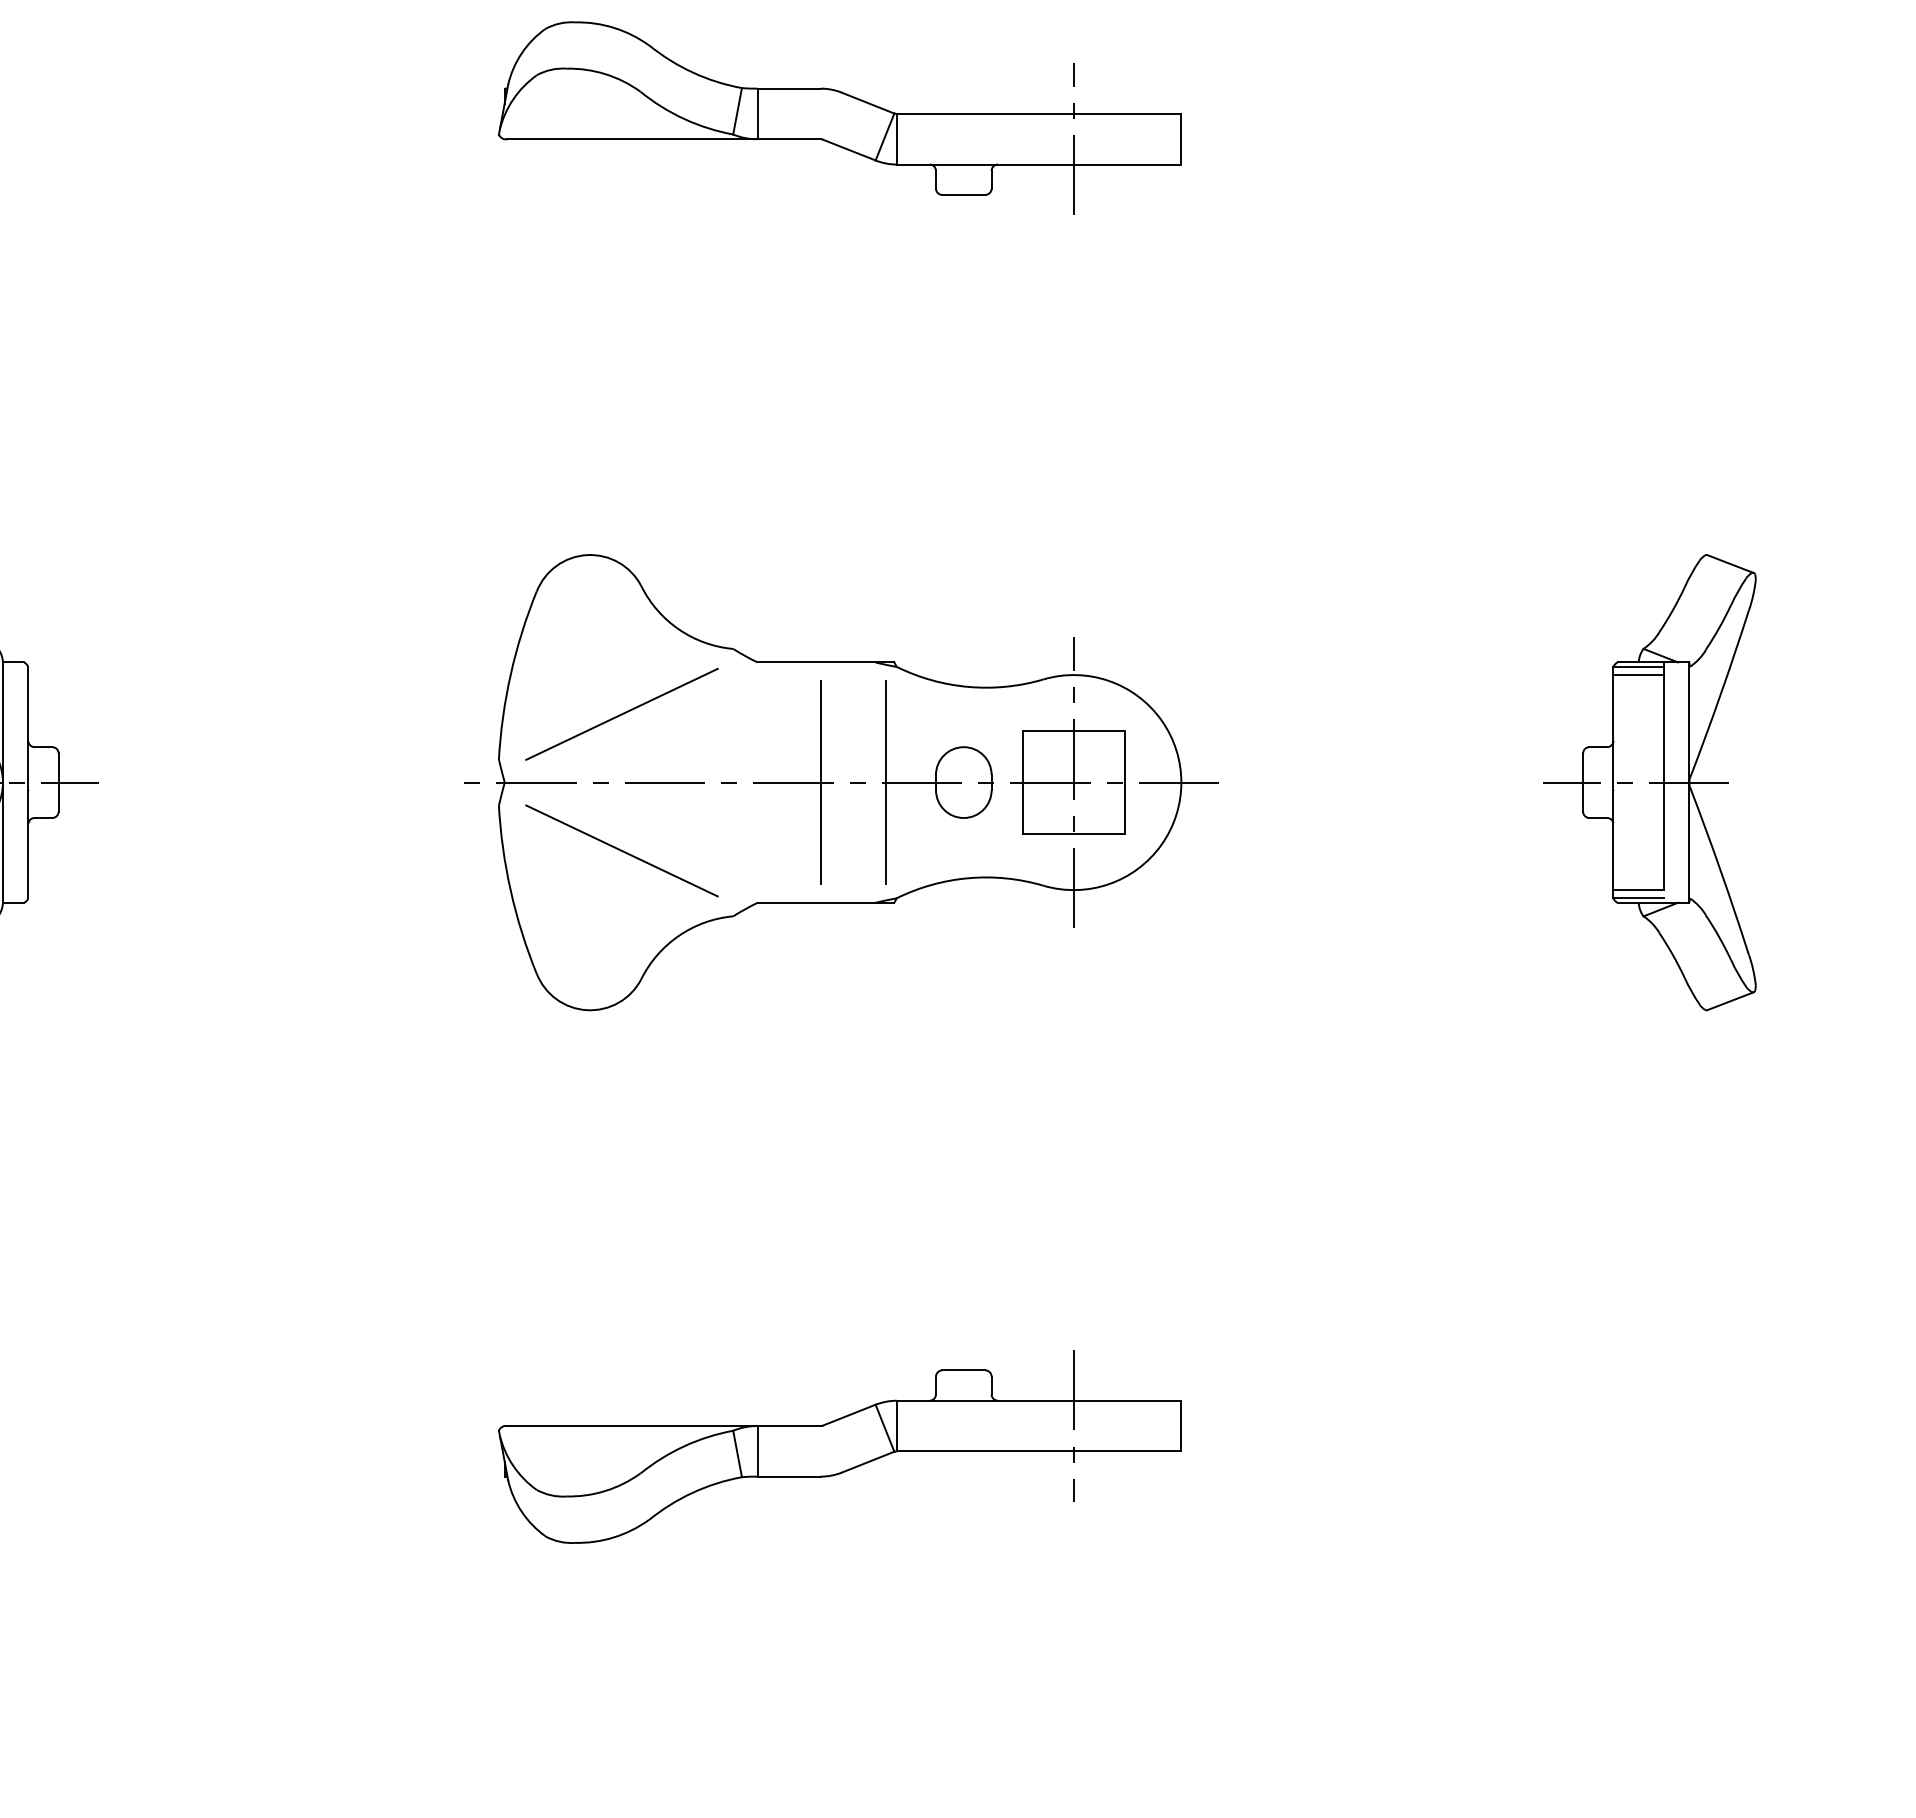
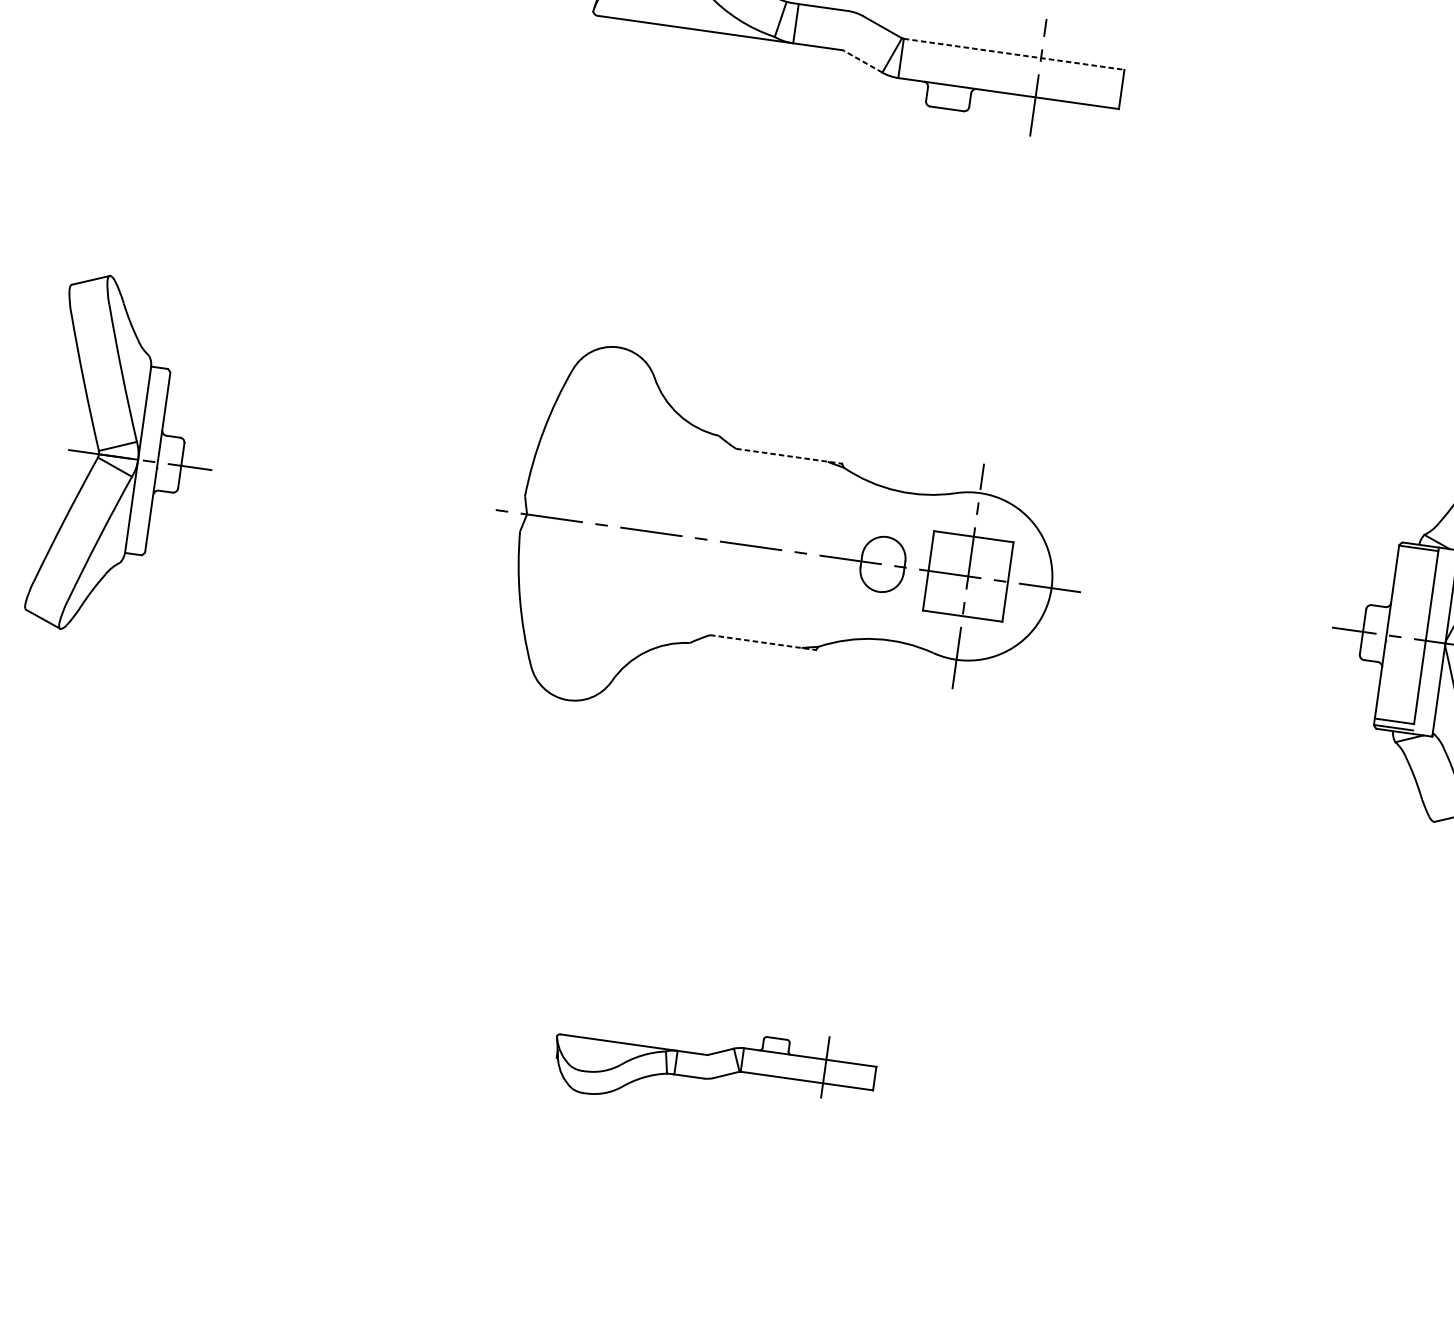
line: (1039, 113) -> (1014, 54), solid -> dashed
line: (849, 149) -> (863, 61), solid -> dashed
line: (826, 662) -> (789, 456), solid -> dashed
line: (1638, 675) -> (1417, 554), removed
line: (621, 713) -> (625, 473), removed
line: (820, 782) -> (771, 548), removed
line: (886, 782) -> (823, 555), removed
line: (621, 850) -> (610, 579), removed
line: (826, 902) -> (763, 642), solid -> dashed
part: (839, 1446) -> (714, 1065), size x0.6

